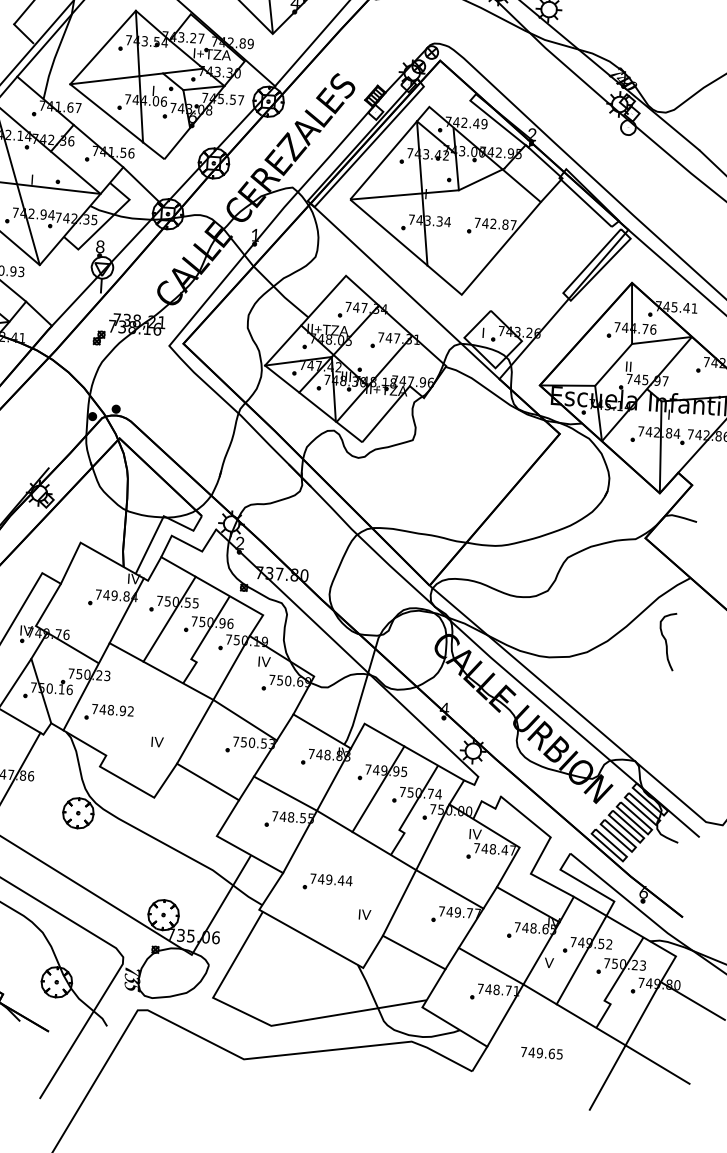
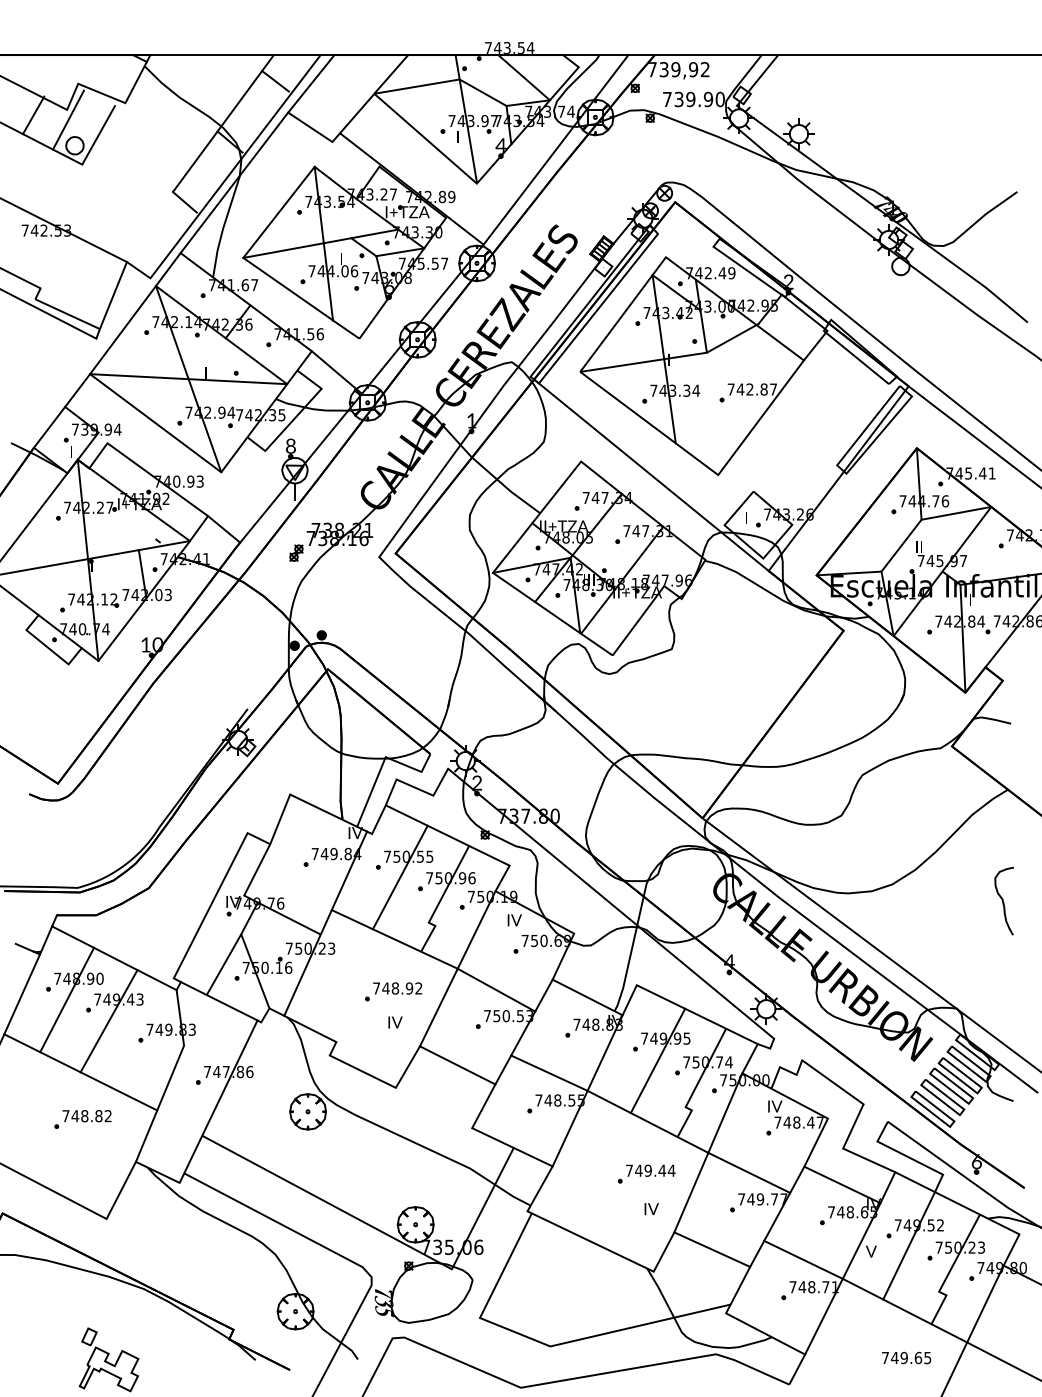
curve: (666, 641) -> (1003, 900), moved
part: (109, 712) -> (393, 991), moved
part: (327, 881) -> (646, 1173), moved
text: (541, 1052) -> (906, 1357), moved

